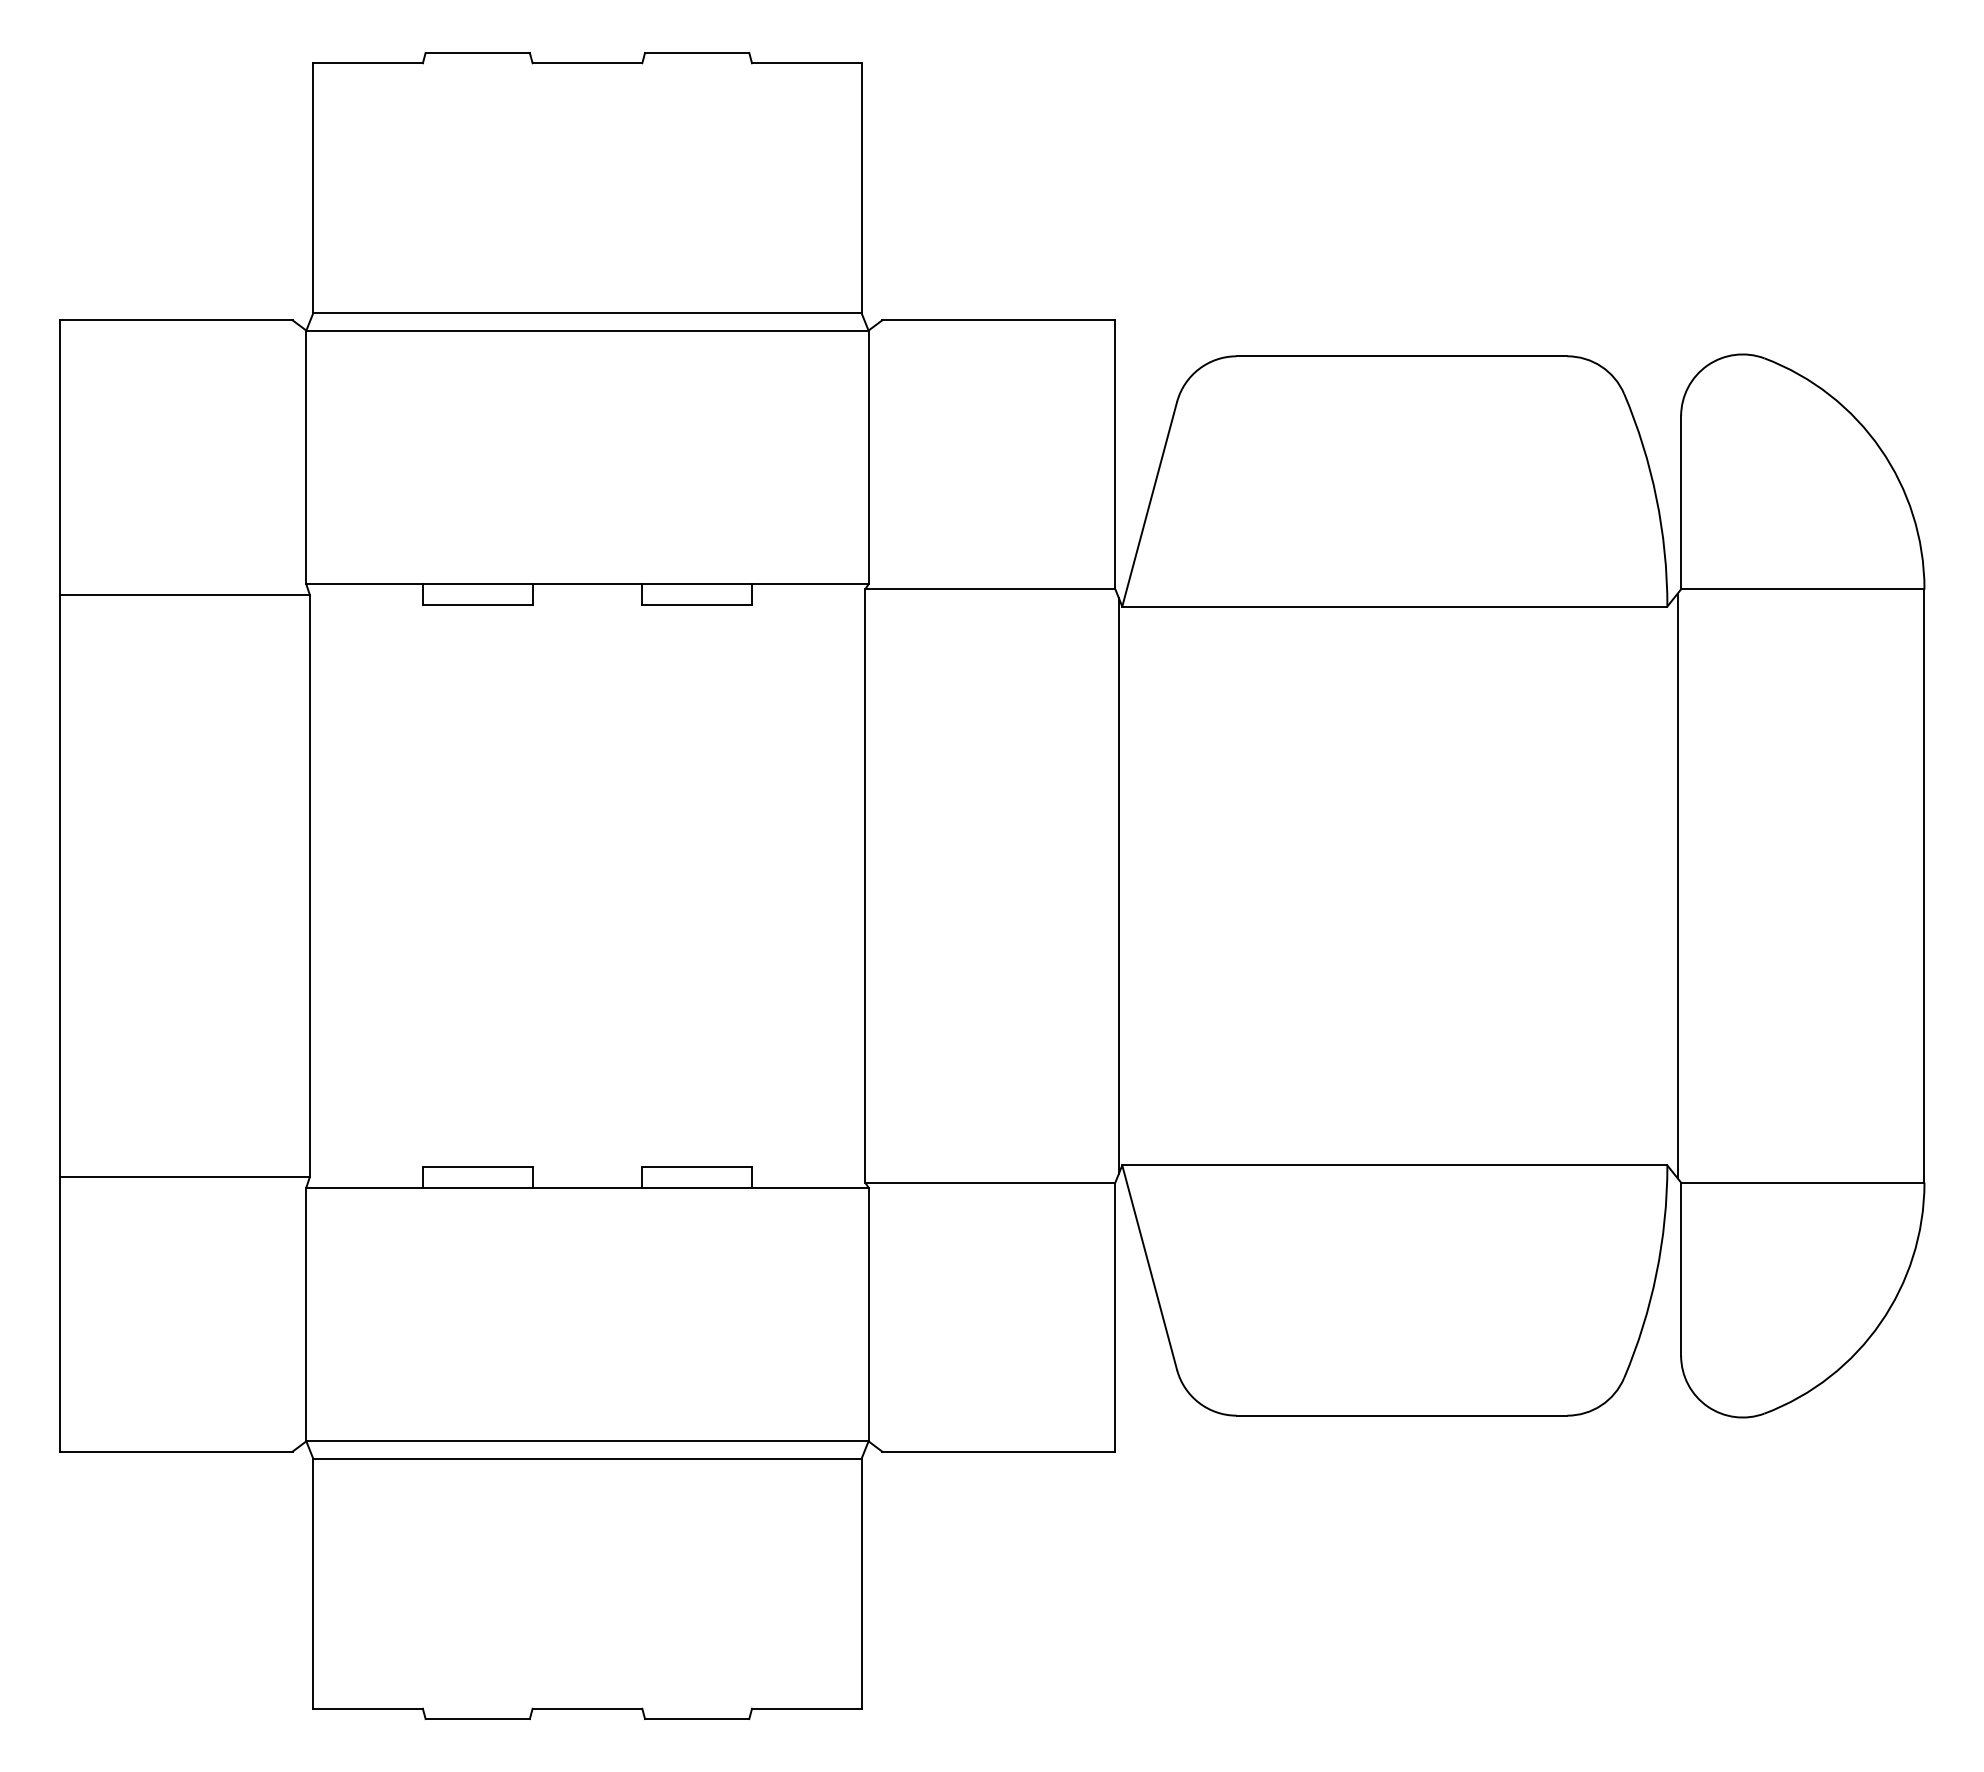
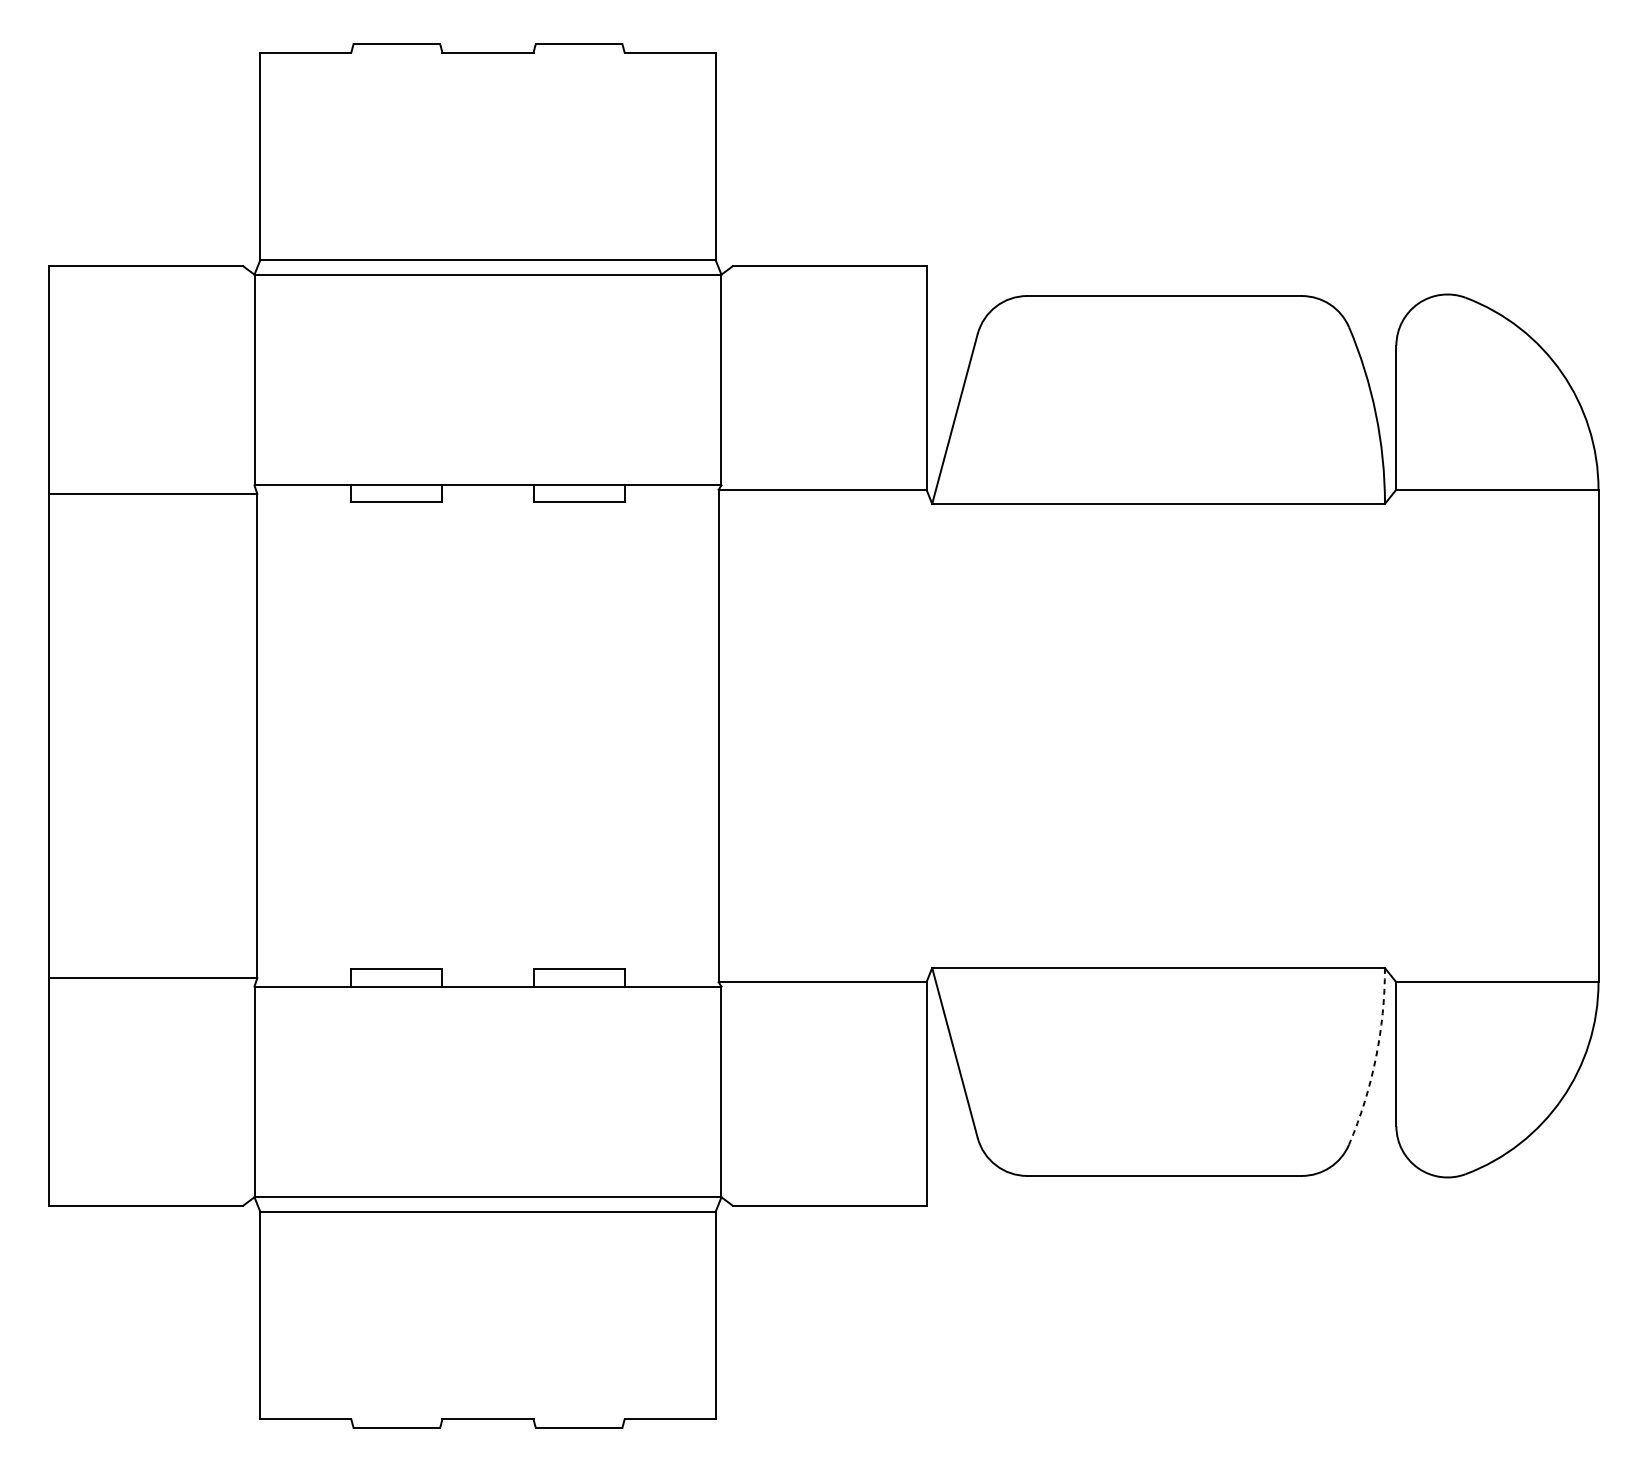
line: (1118, 885) -> (929, 735), removed
line: (1677, 885) -> (1393, 735), removed
arc: (1656, 1273) -> (1375, 1057), solid -> dashed

